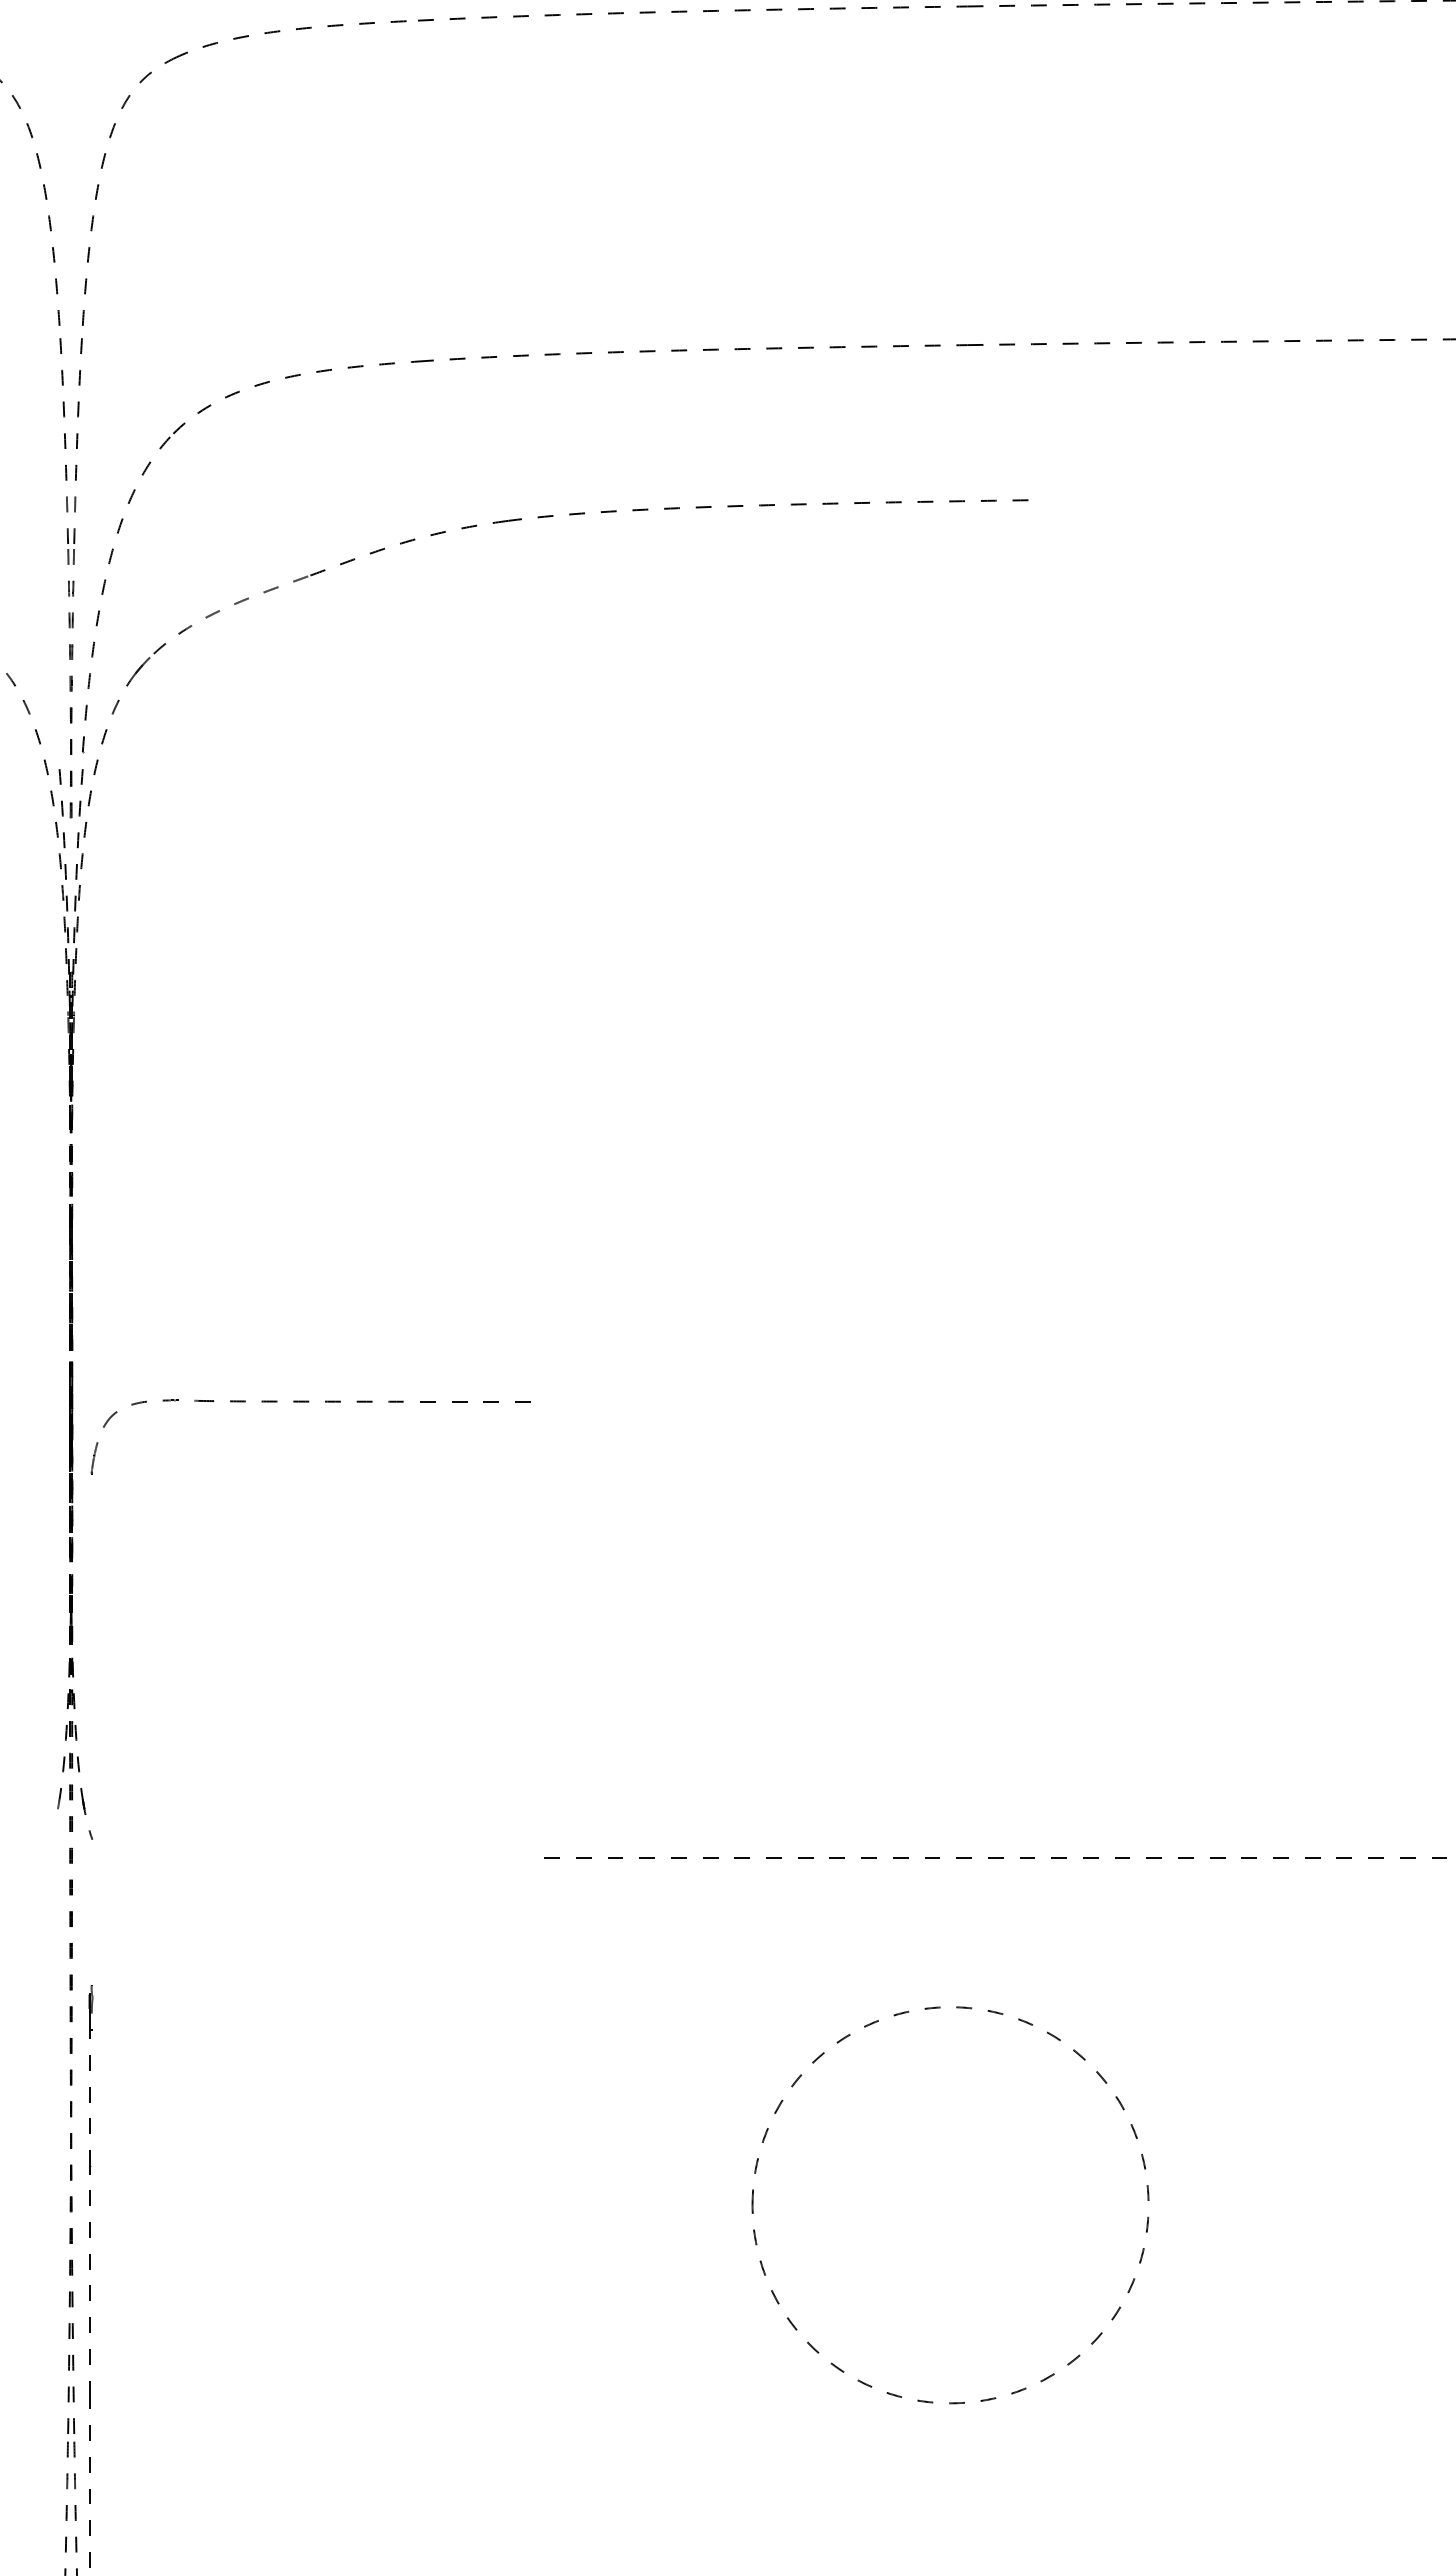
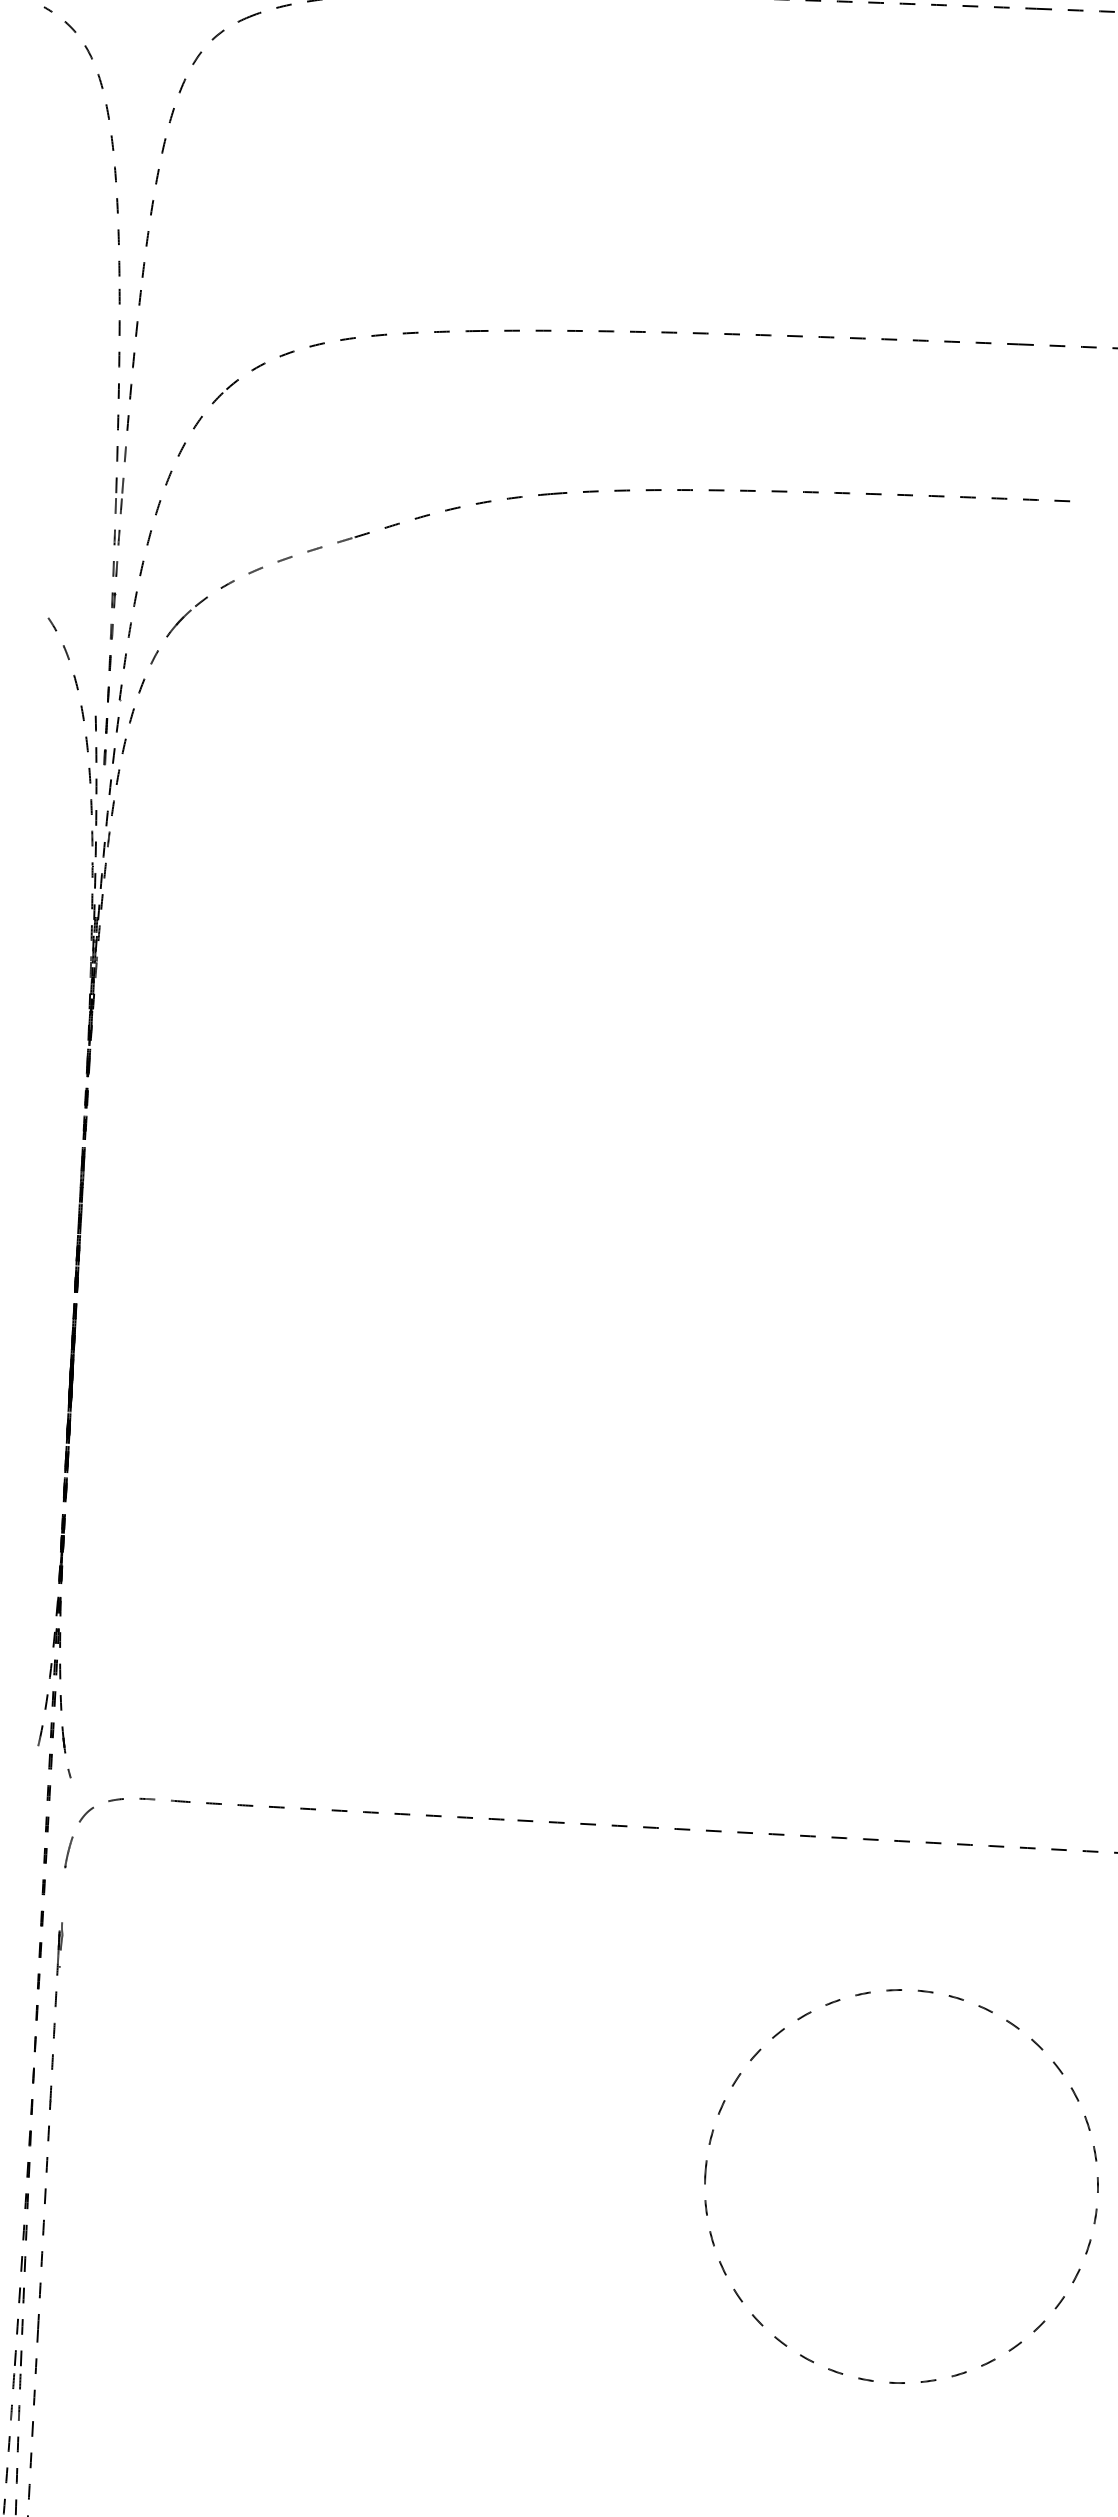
part: (308, 1402) -> (283, 1808), moved

